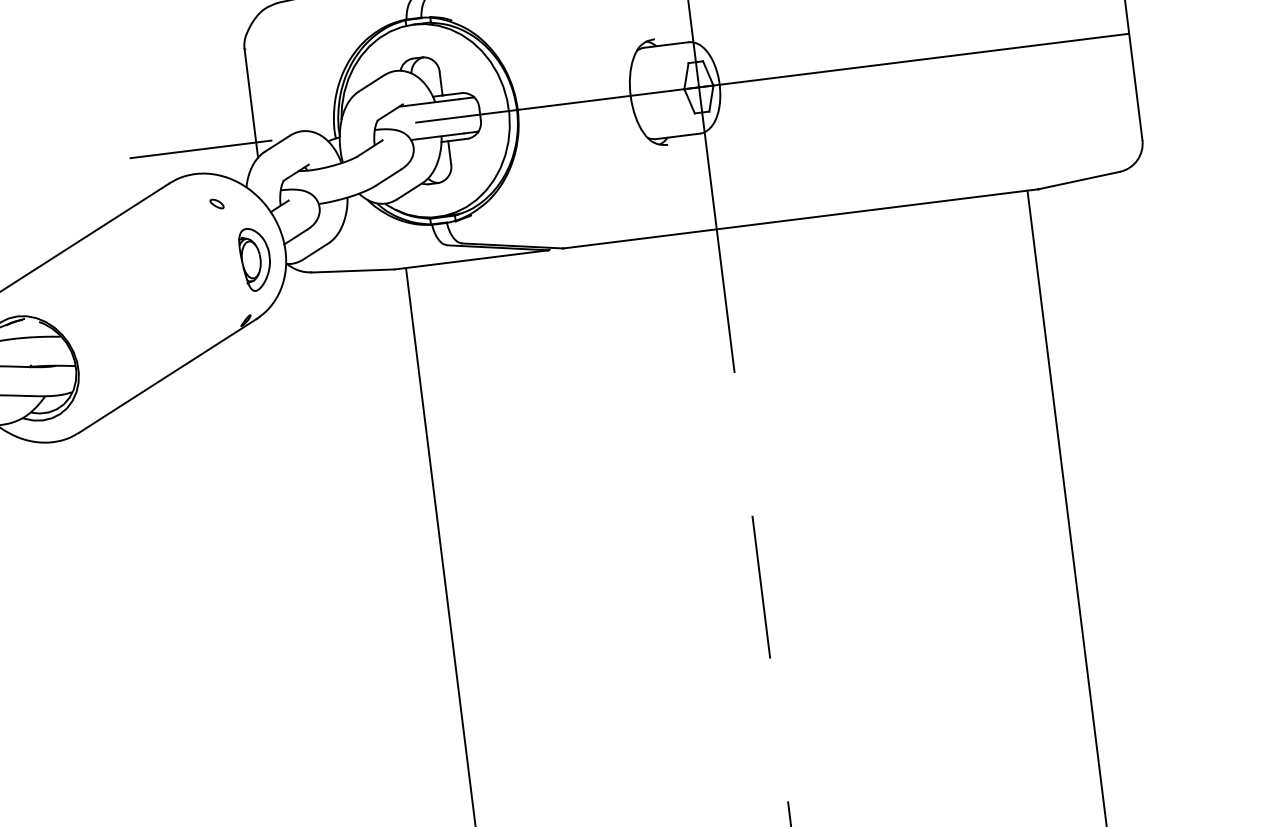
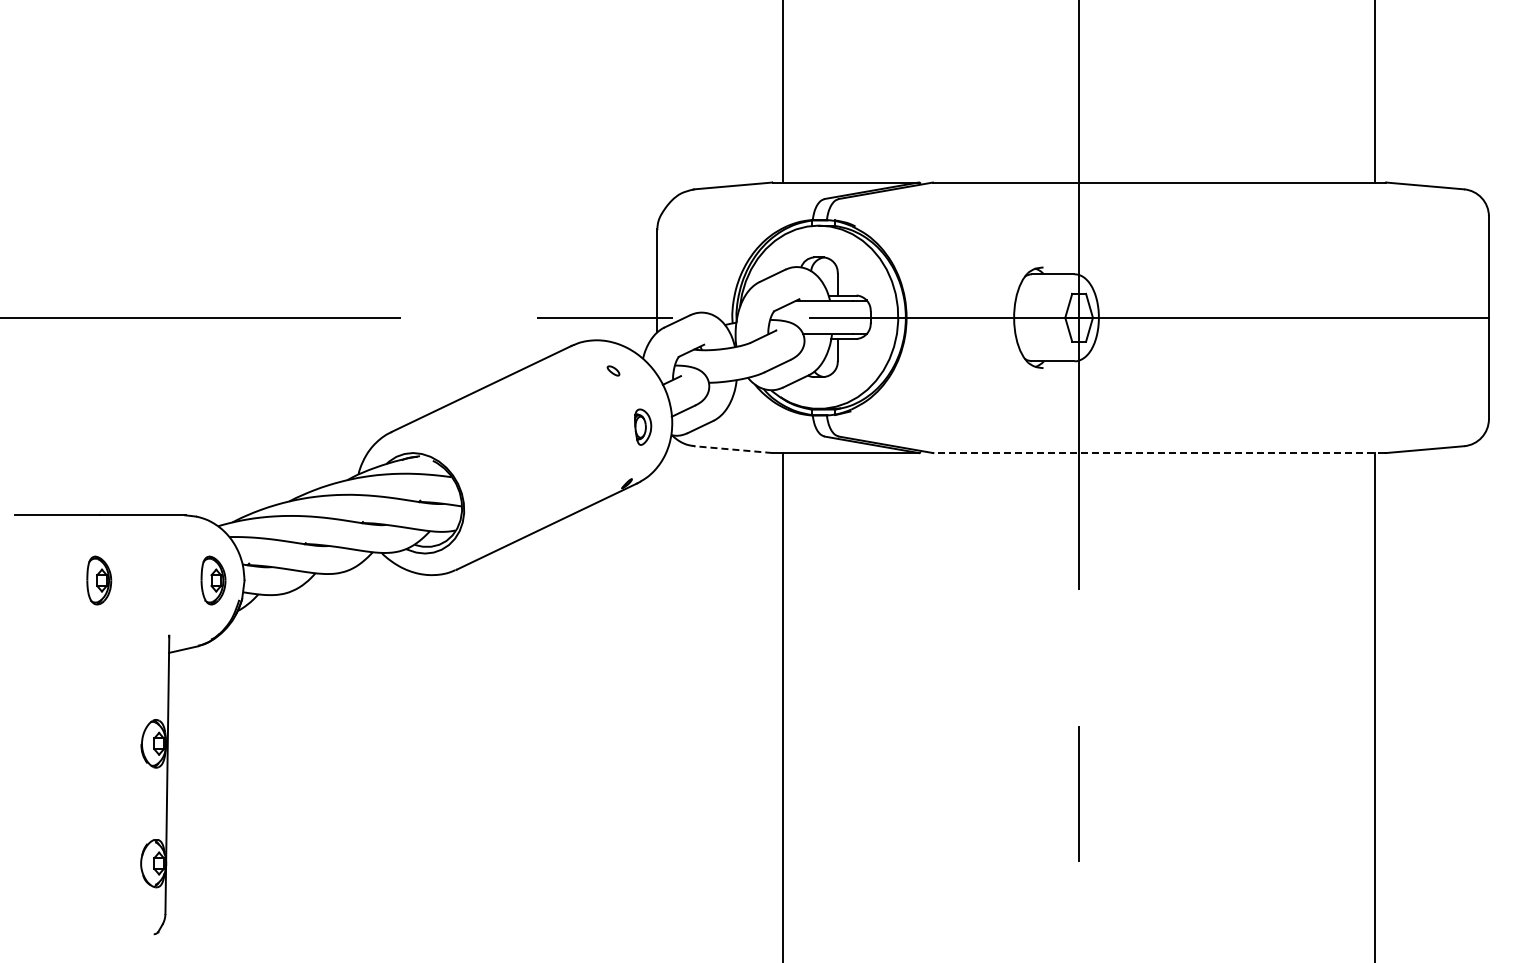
line: (799, 219) -> (1158, 453), solid -> dashed
part: (254, 258) -> (642, 426), size x0.6
line: (352, 270) -> (732, 449), solid -> dashed

